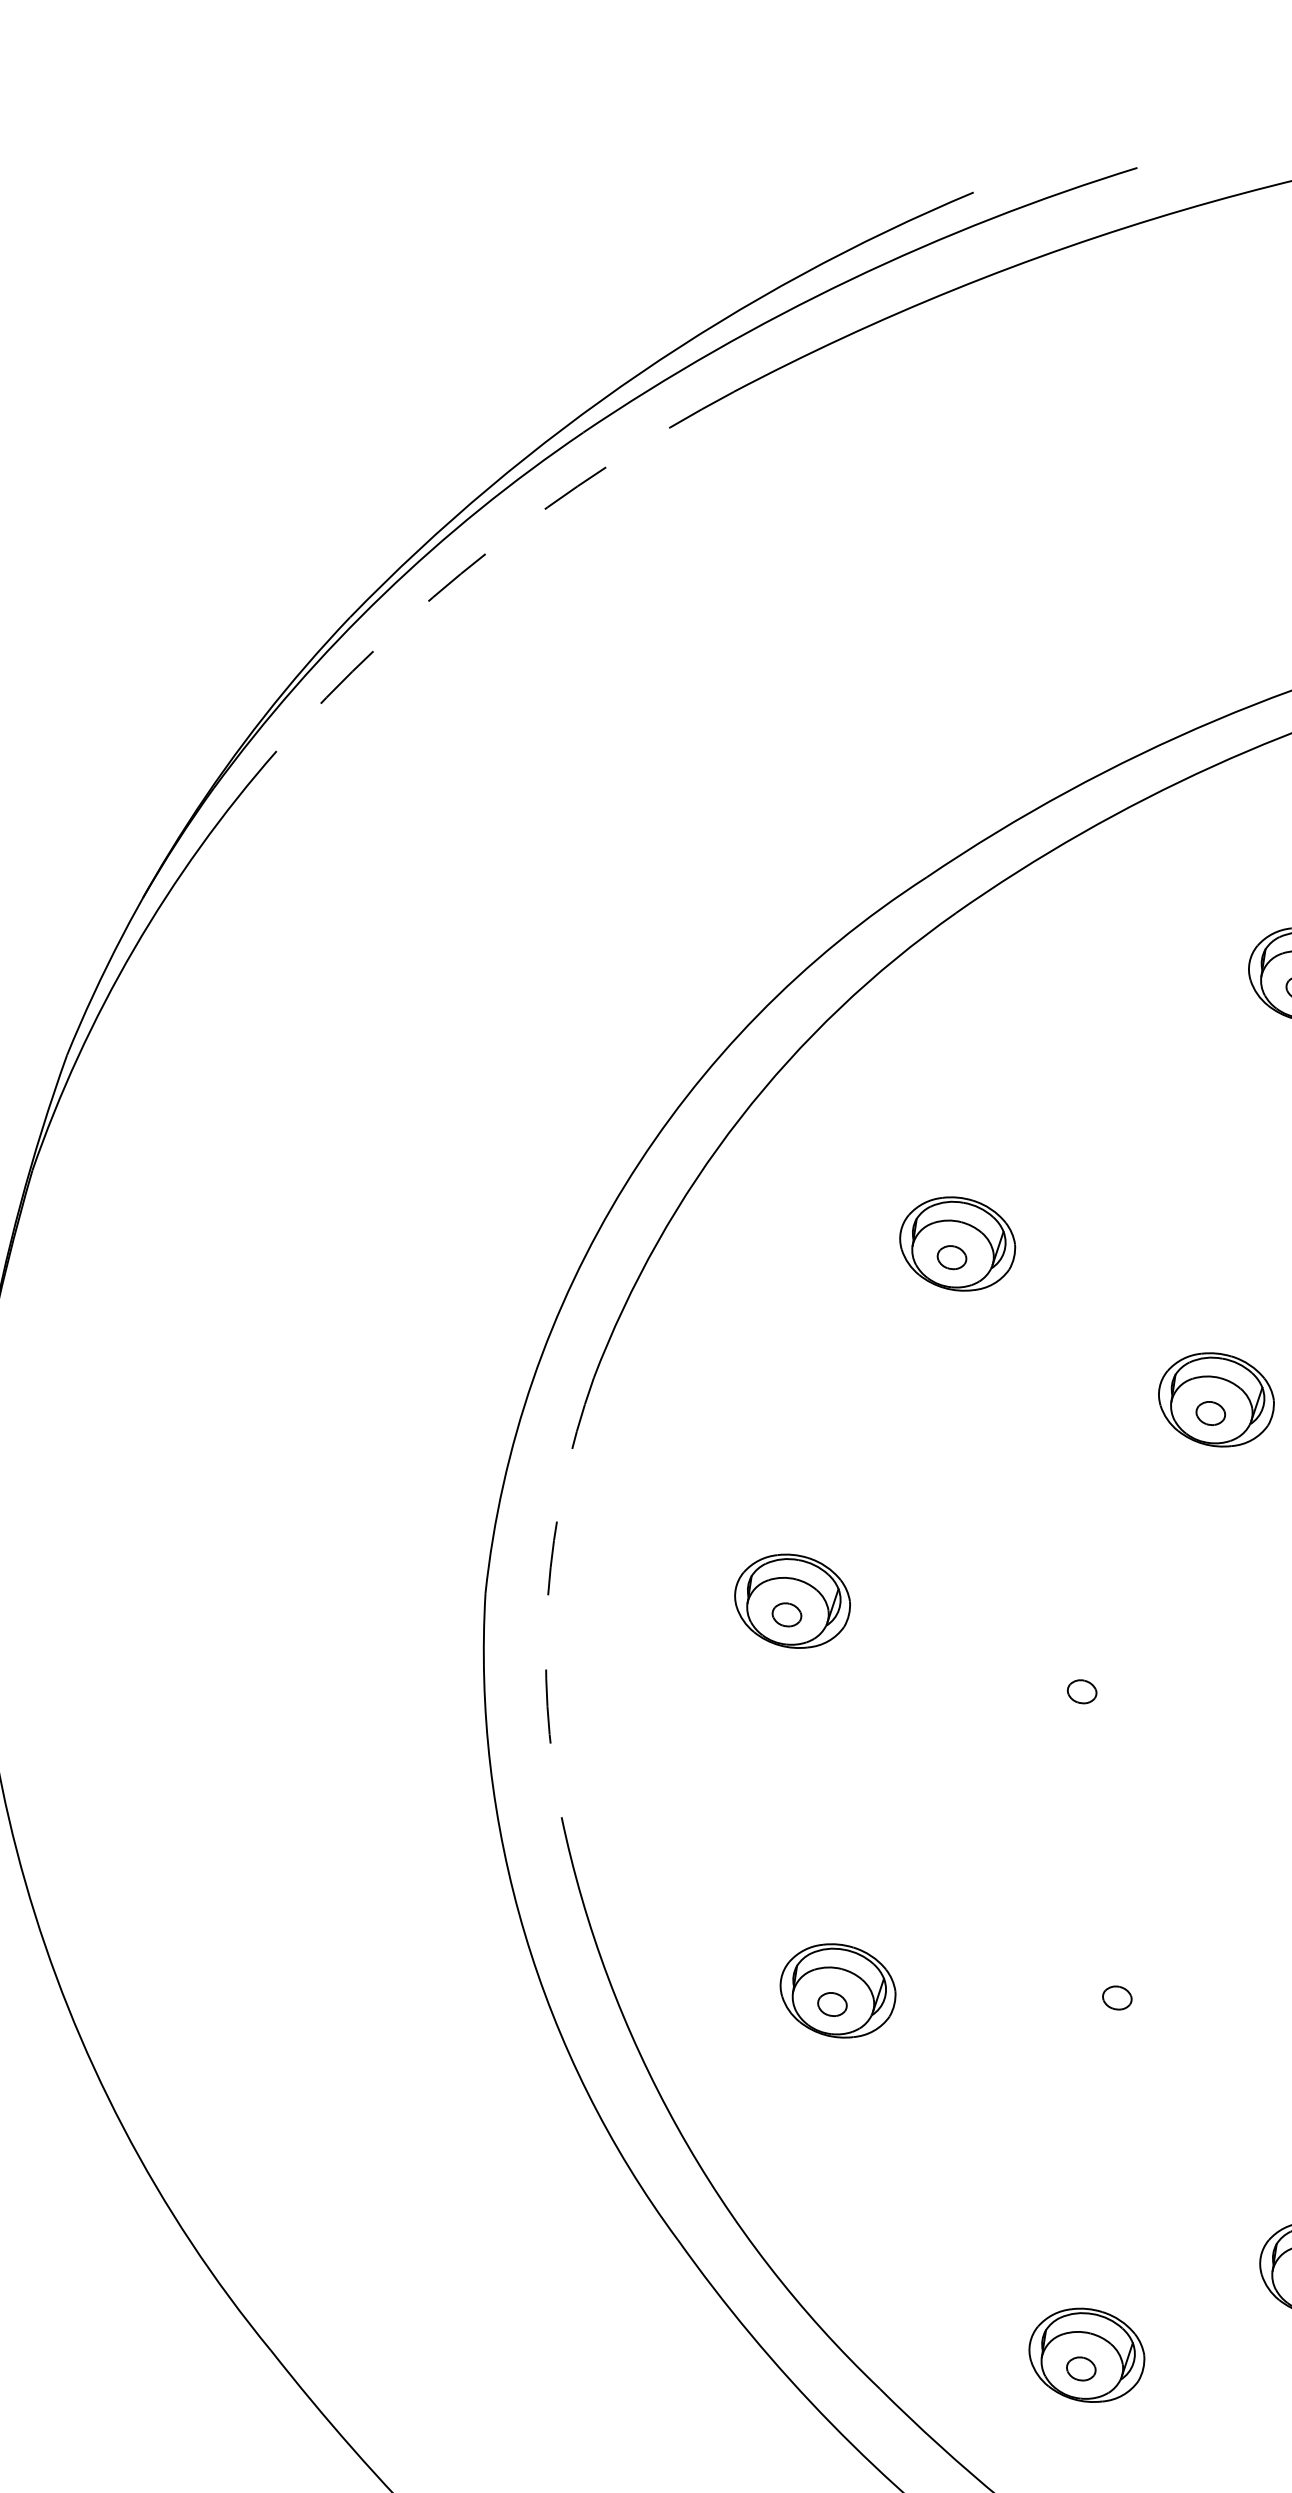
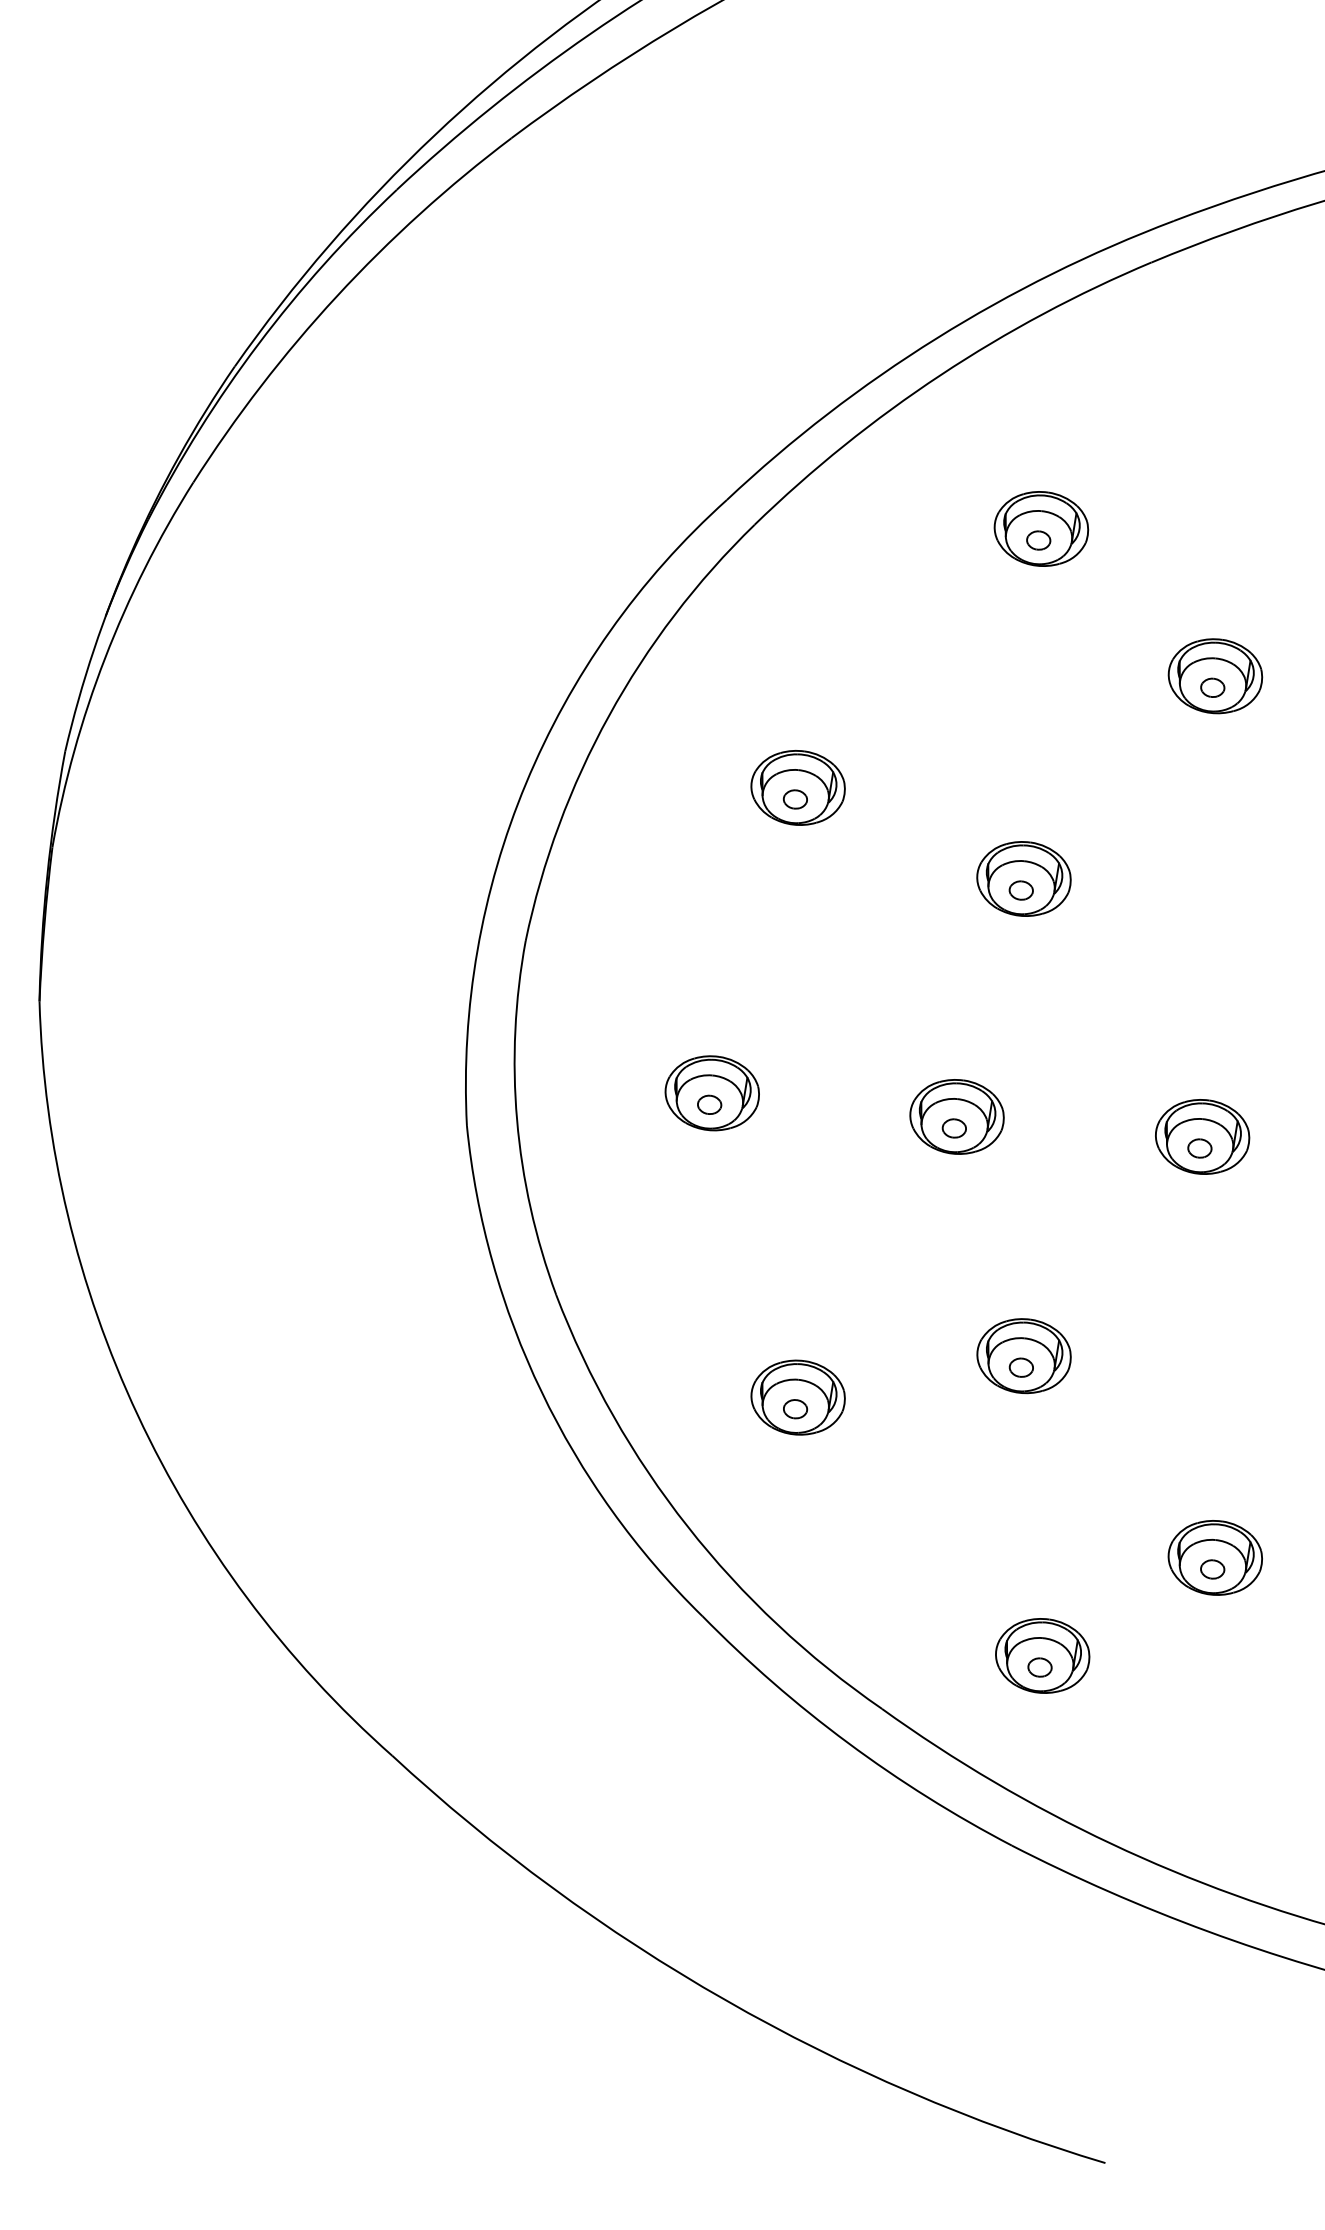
arc: (489, 551) -> (337, 296), dashed -> solid
arc: (548, 1595) -> (517, 1119), dashed -> solid
part: (1087, 1677) -> (956, 1116), added
part: (1122, 1984) -> (1023, 1356), added

